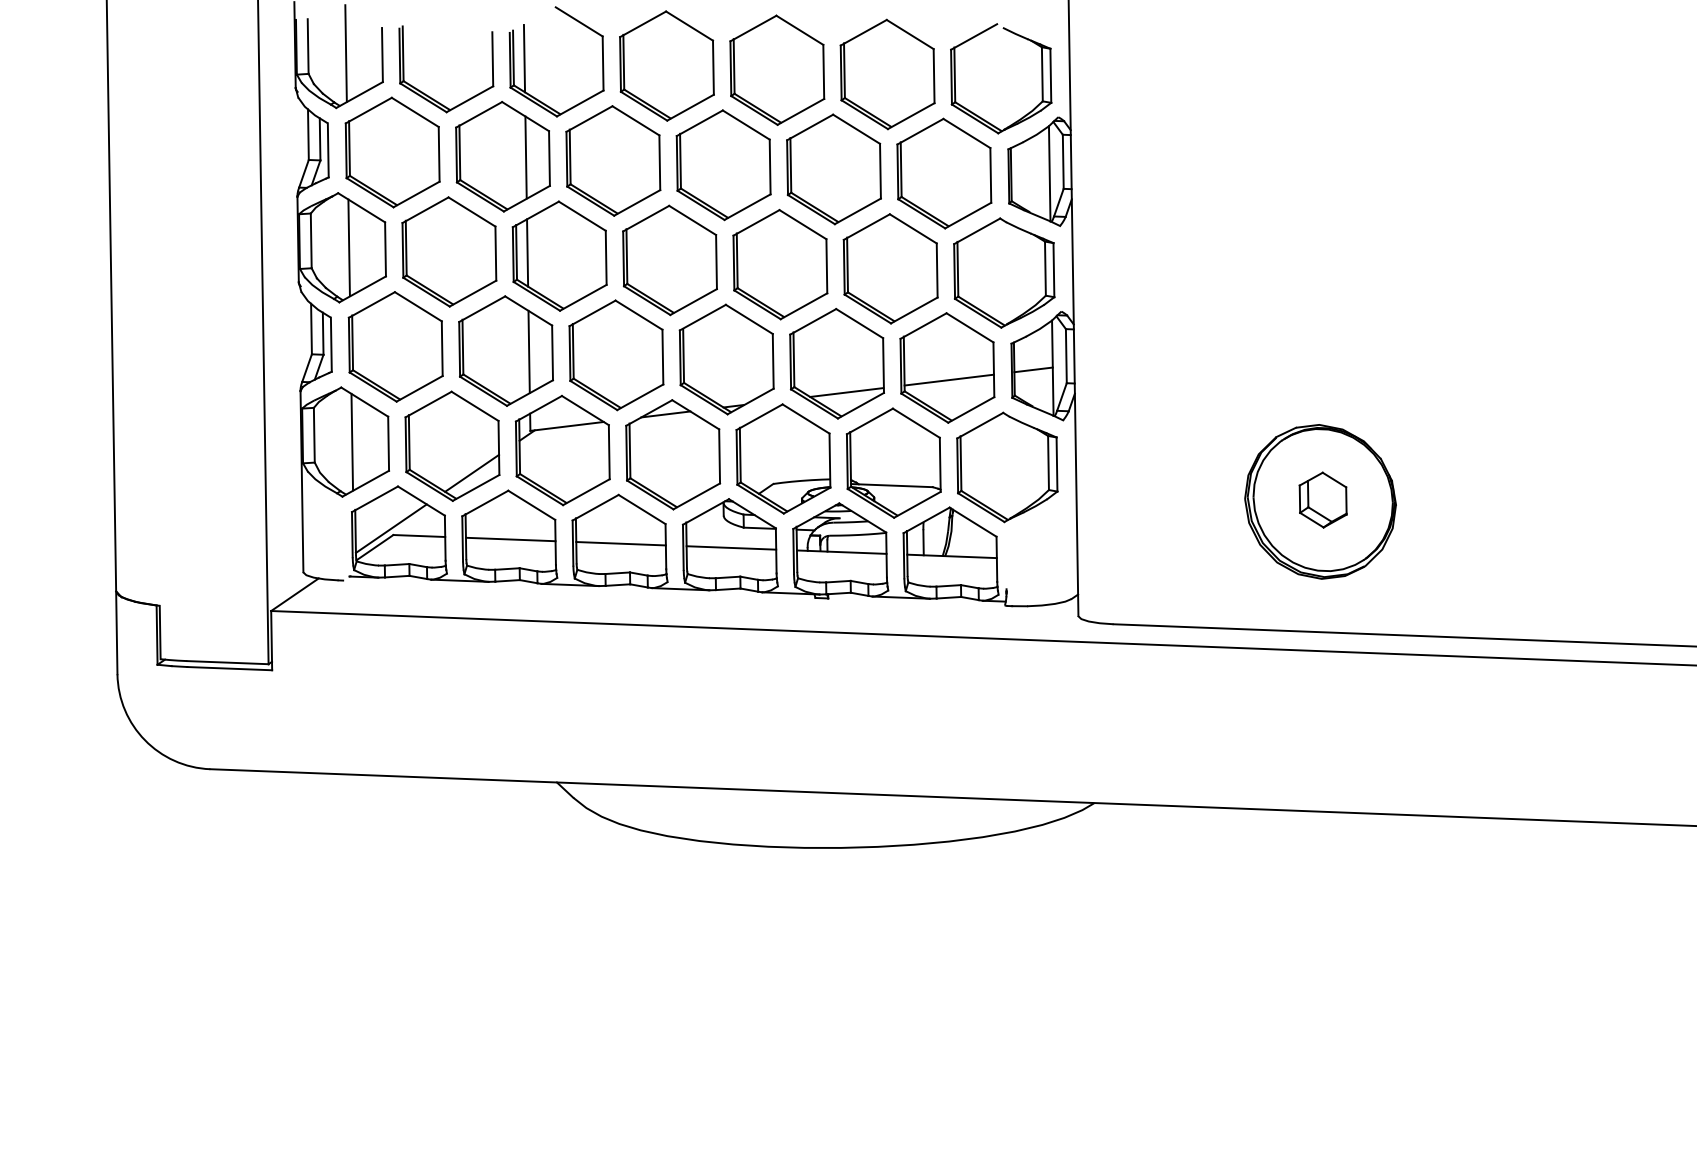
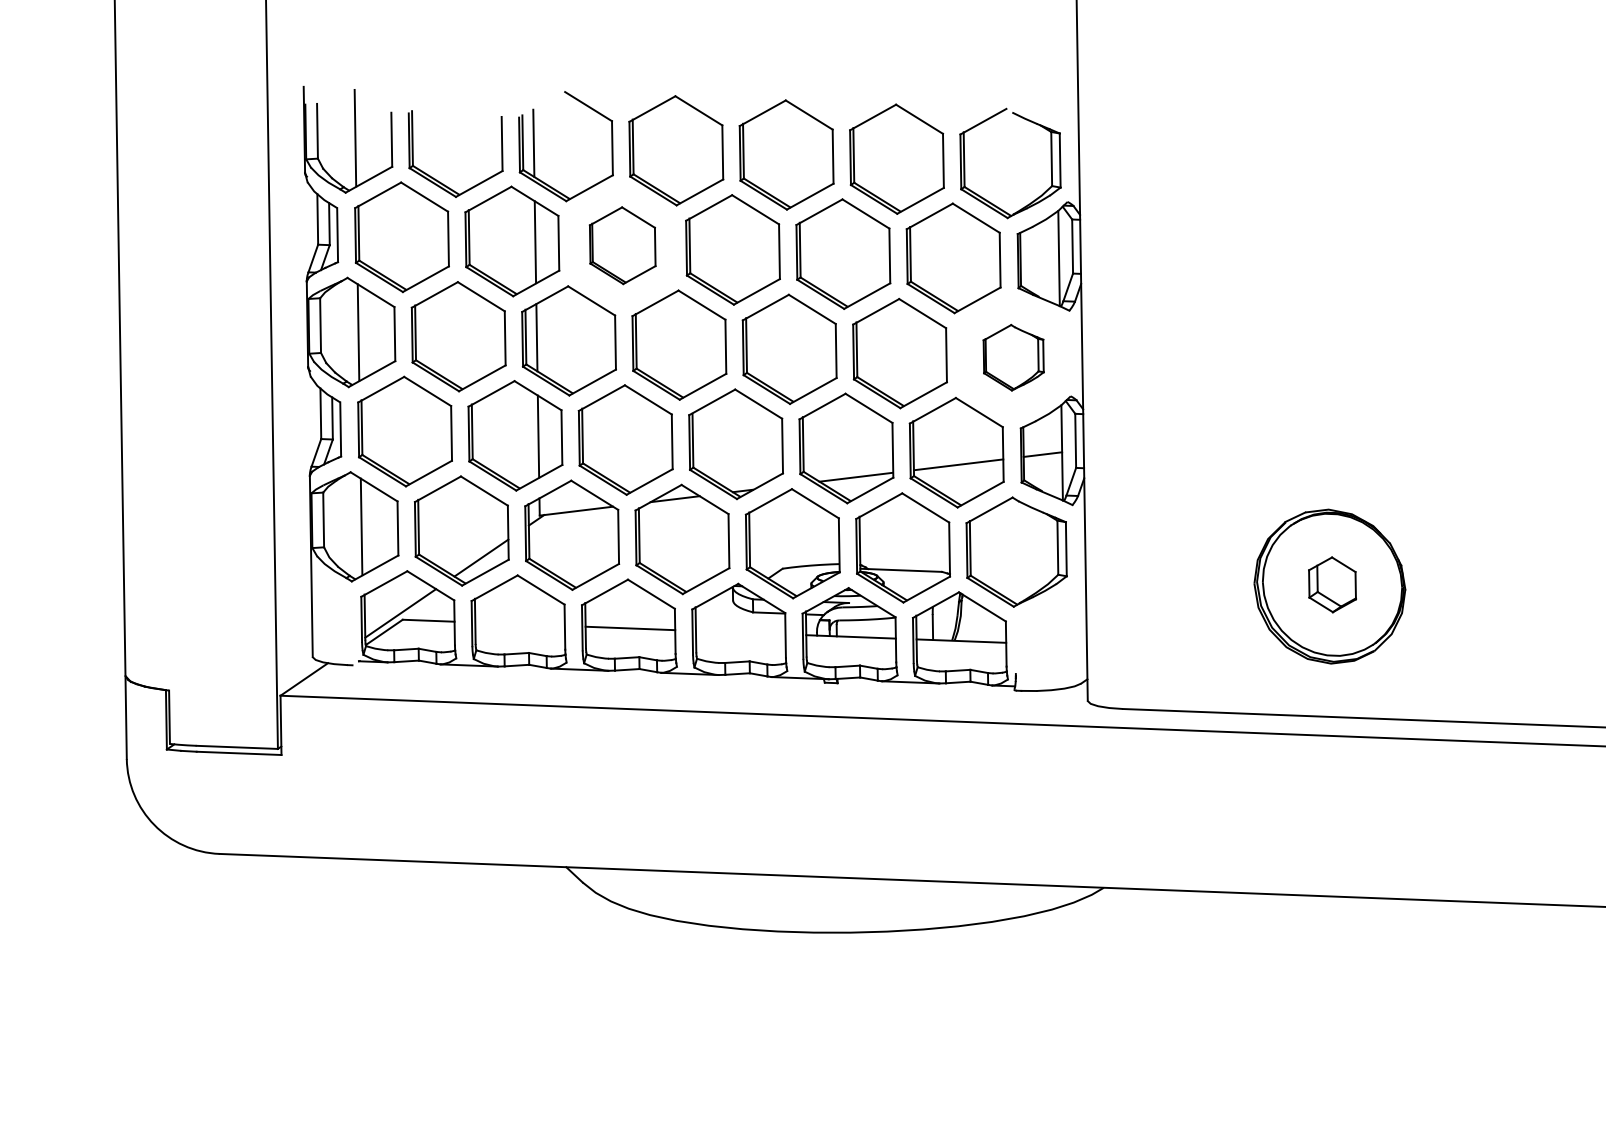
part: (613, 160) -> (622, 245), size x0.7
part: (1004, 272) -> (1013, 357), size x0.6
line: (510, 539) -> (519, 624), removed
line: (731, 547) -> (740, 632), removed

